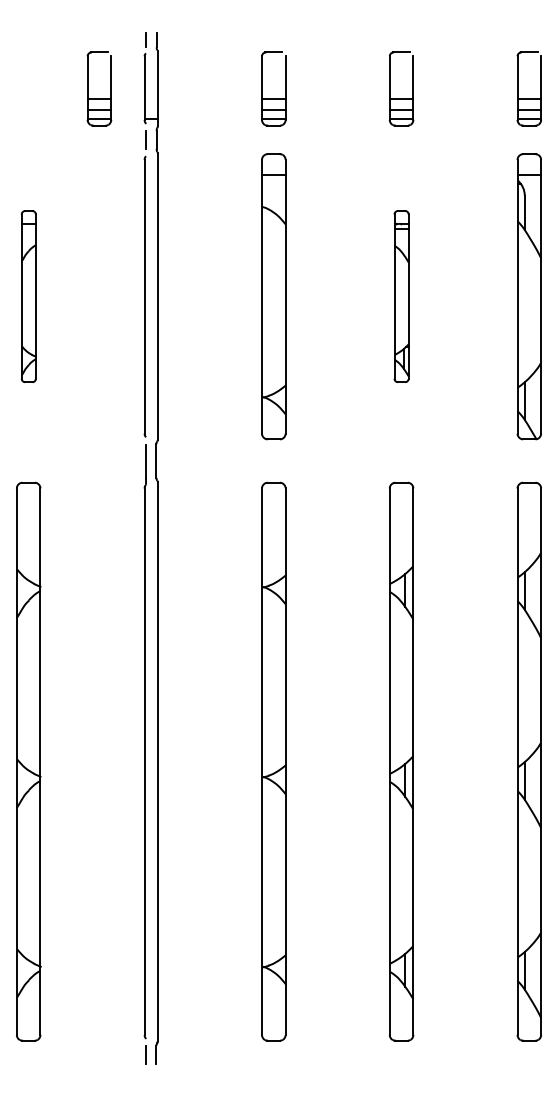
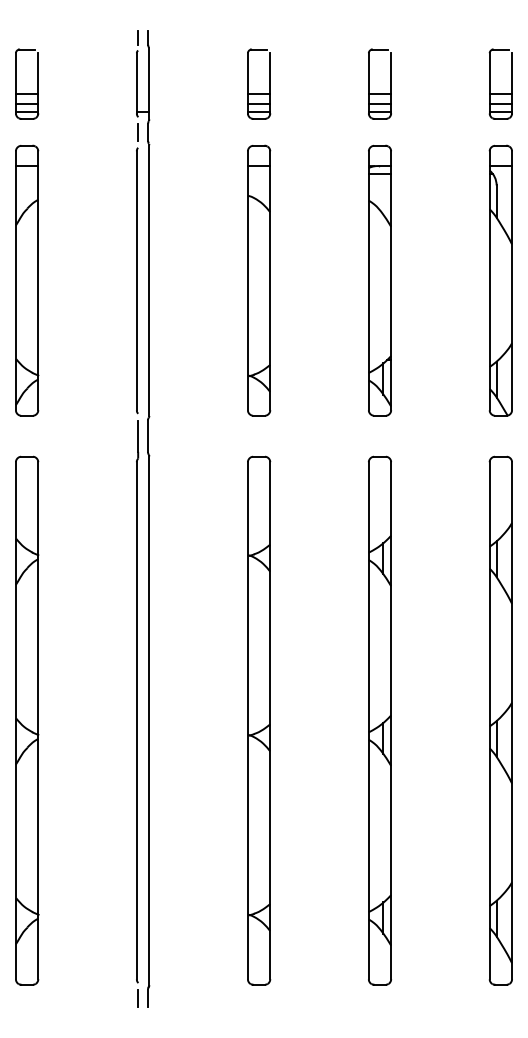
part: (110, 88) -> (37, 83), moved
part: (29, 296) -> (27, 280), size x1.67
part: (401, 296) -> (379, 280), size x1.67

